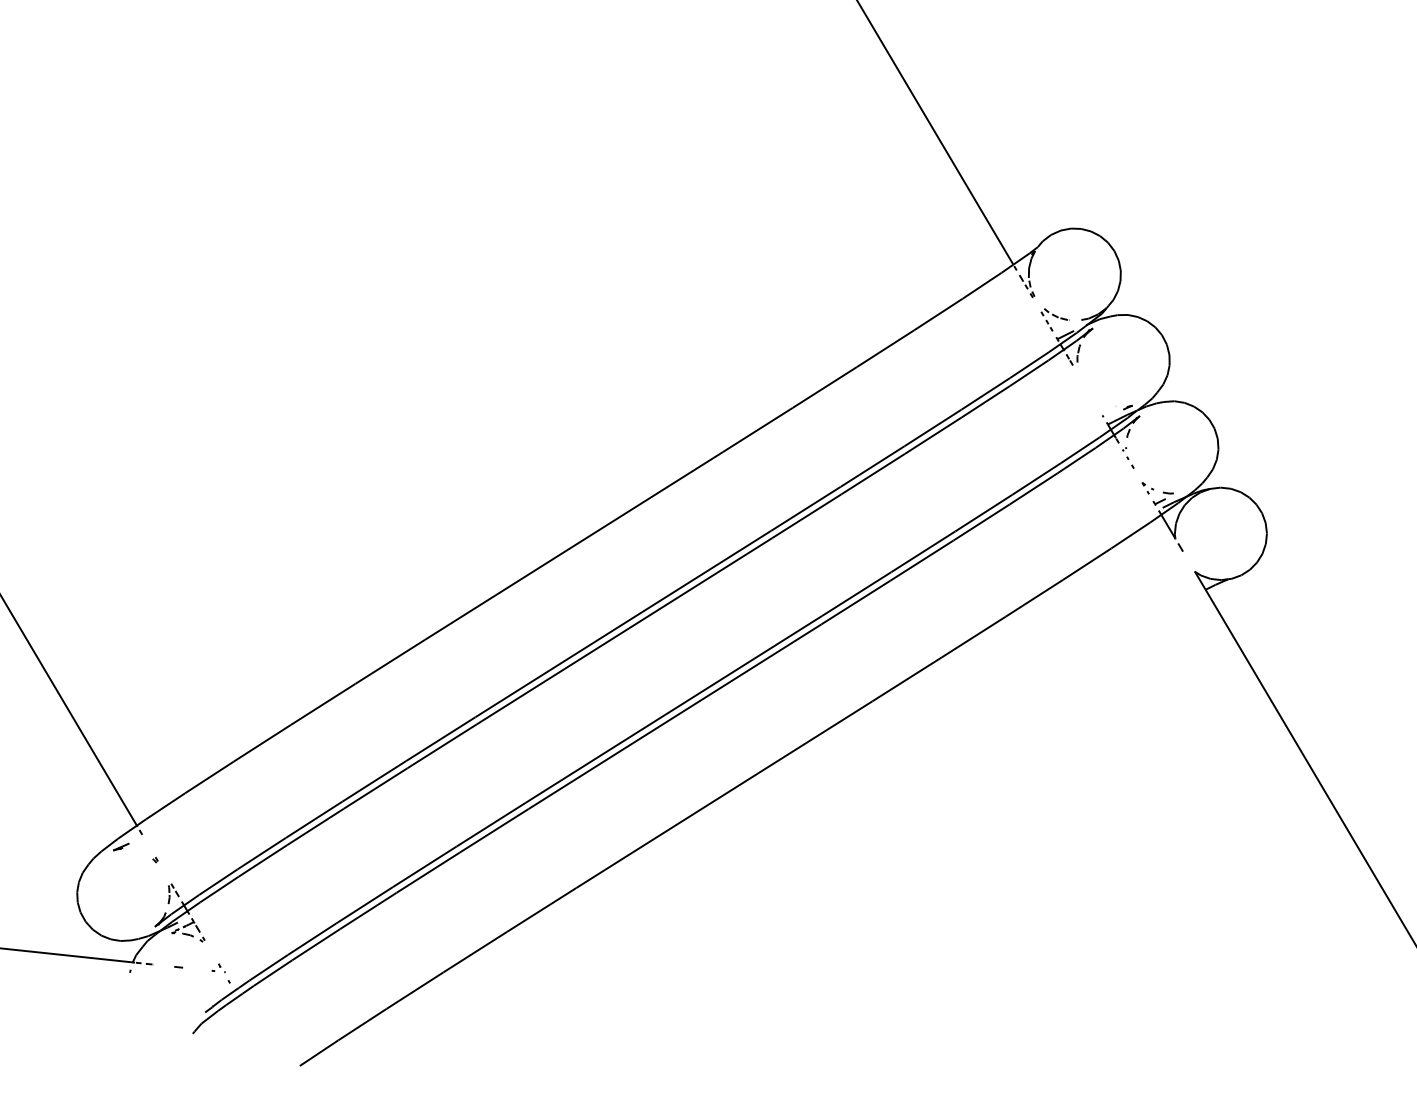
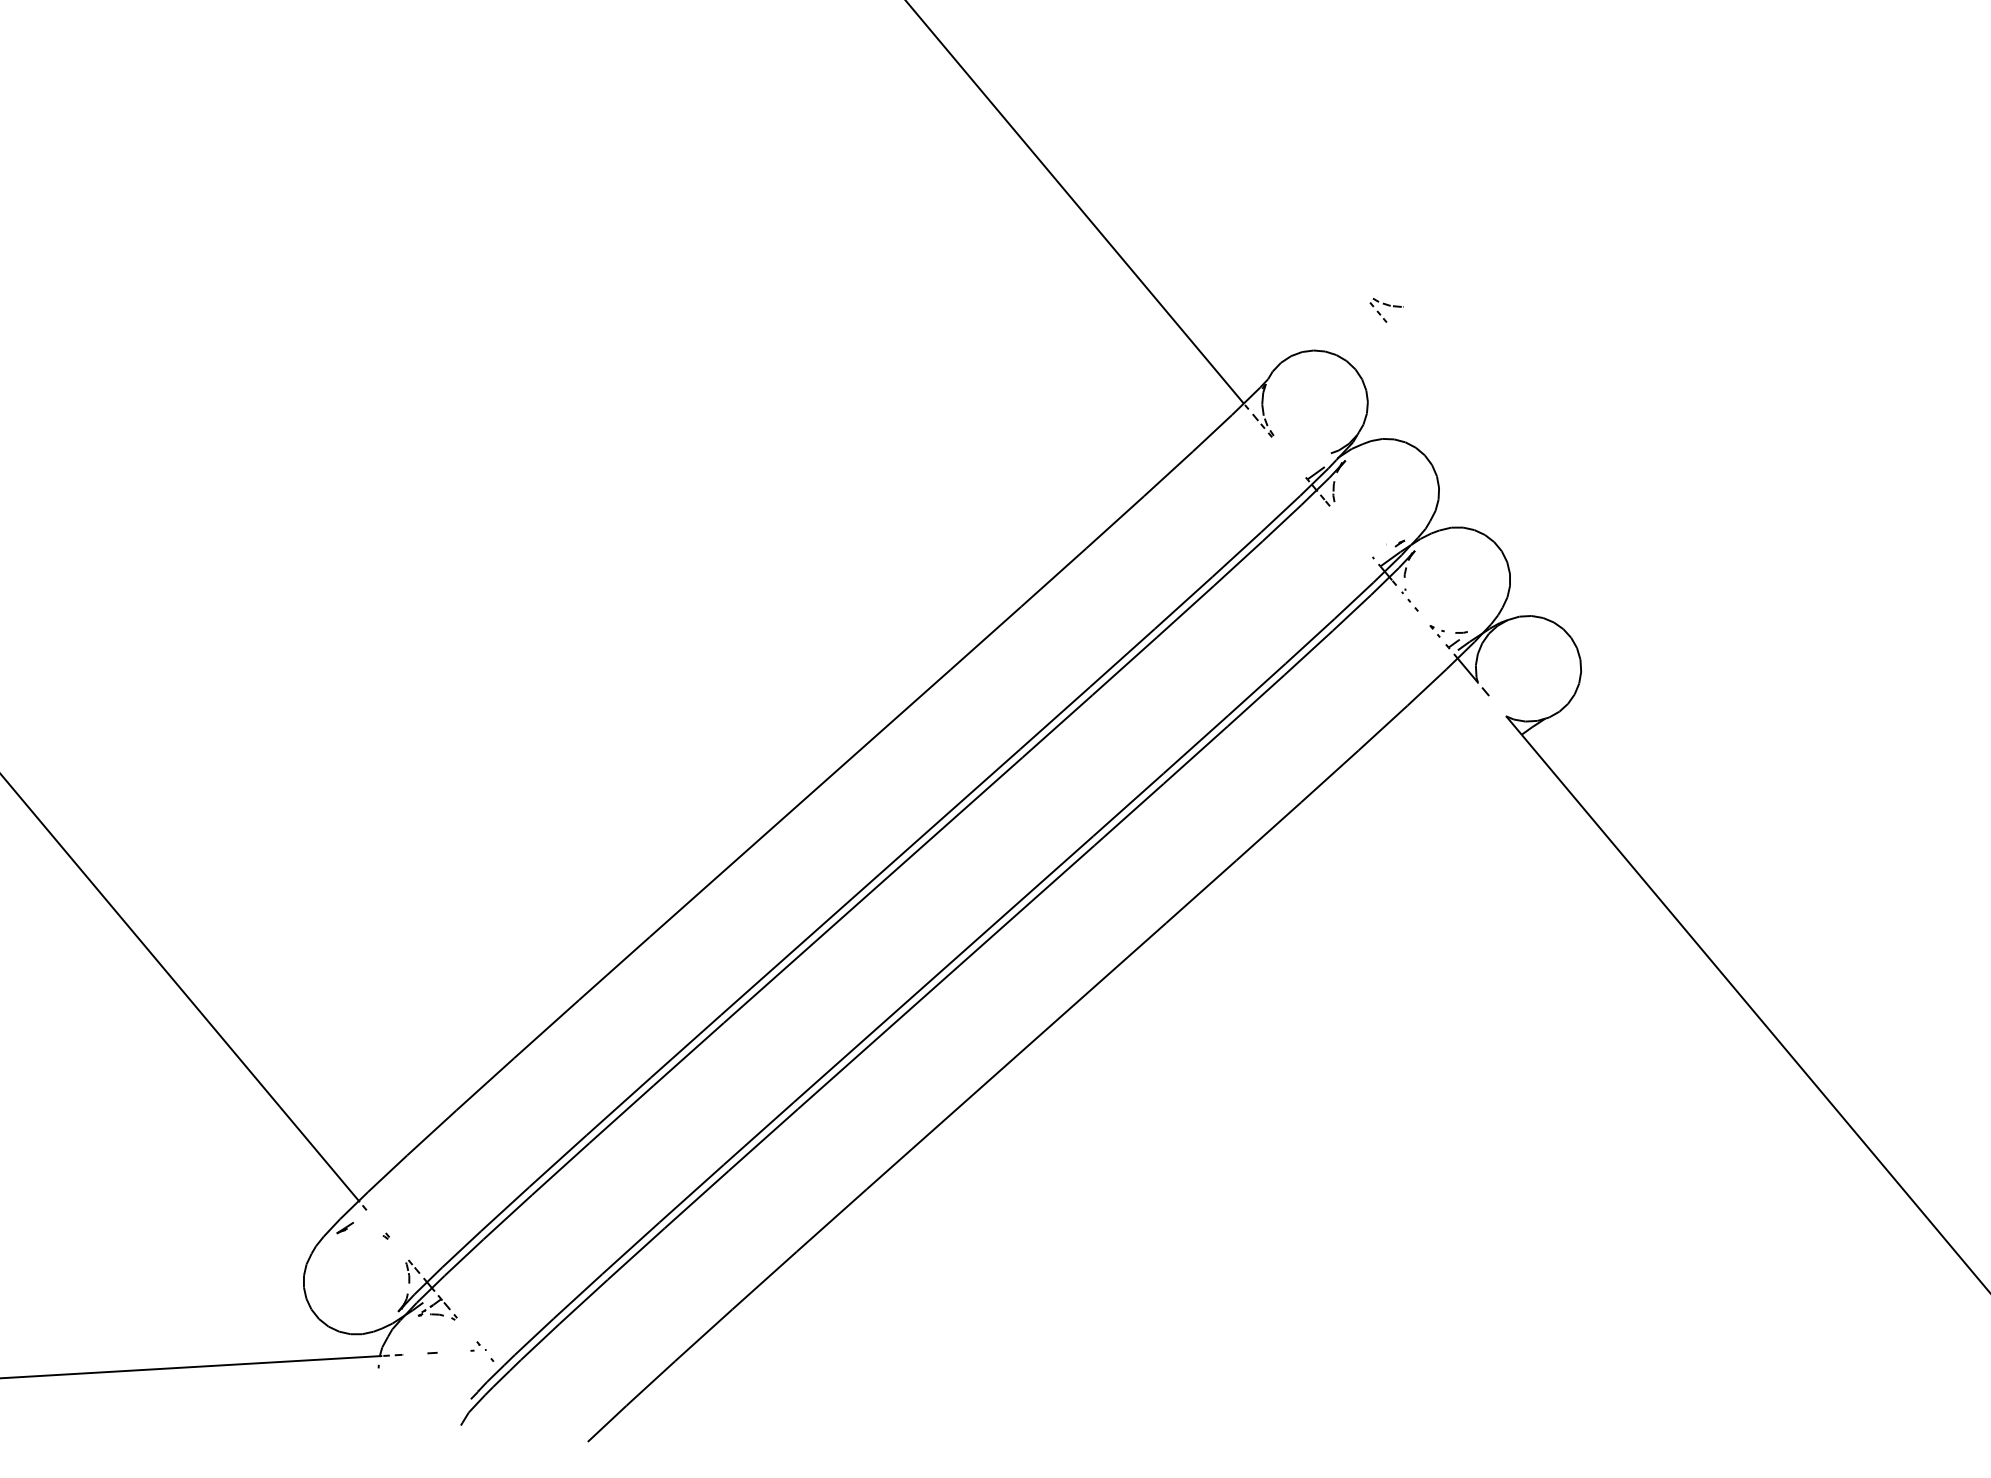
part: (1054, 320) -> (1386, 310), moved

